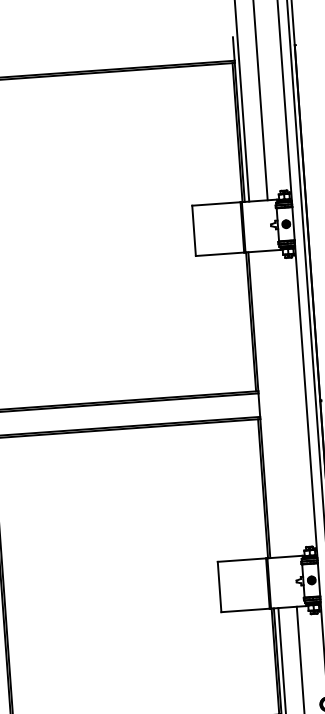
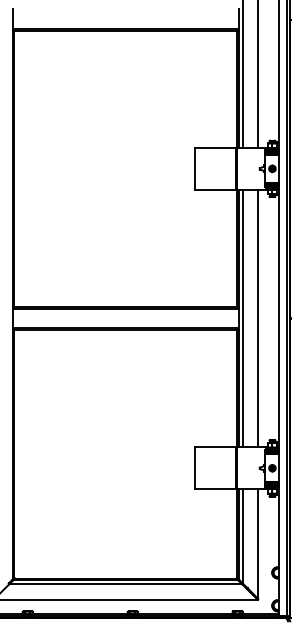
line: (282, 403) -> (258, 318), added
line: (263, 404) -> (242, 318), added

